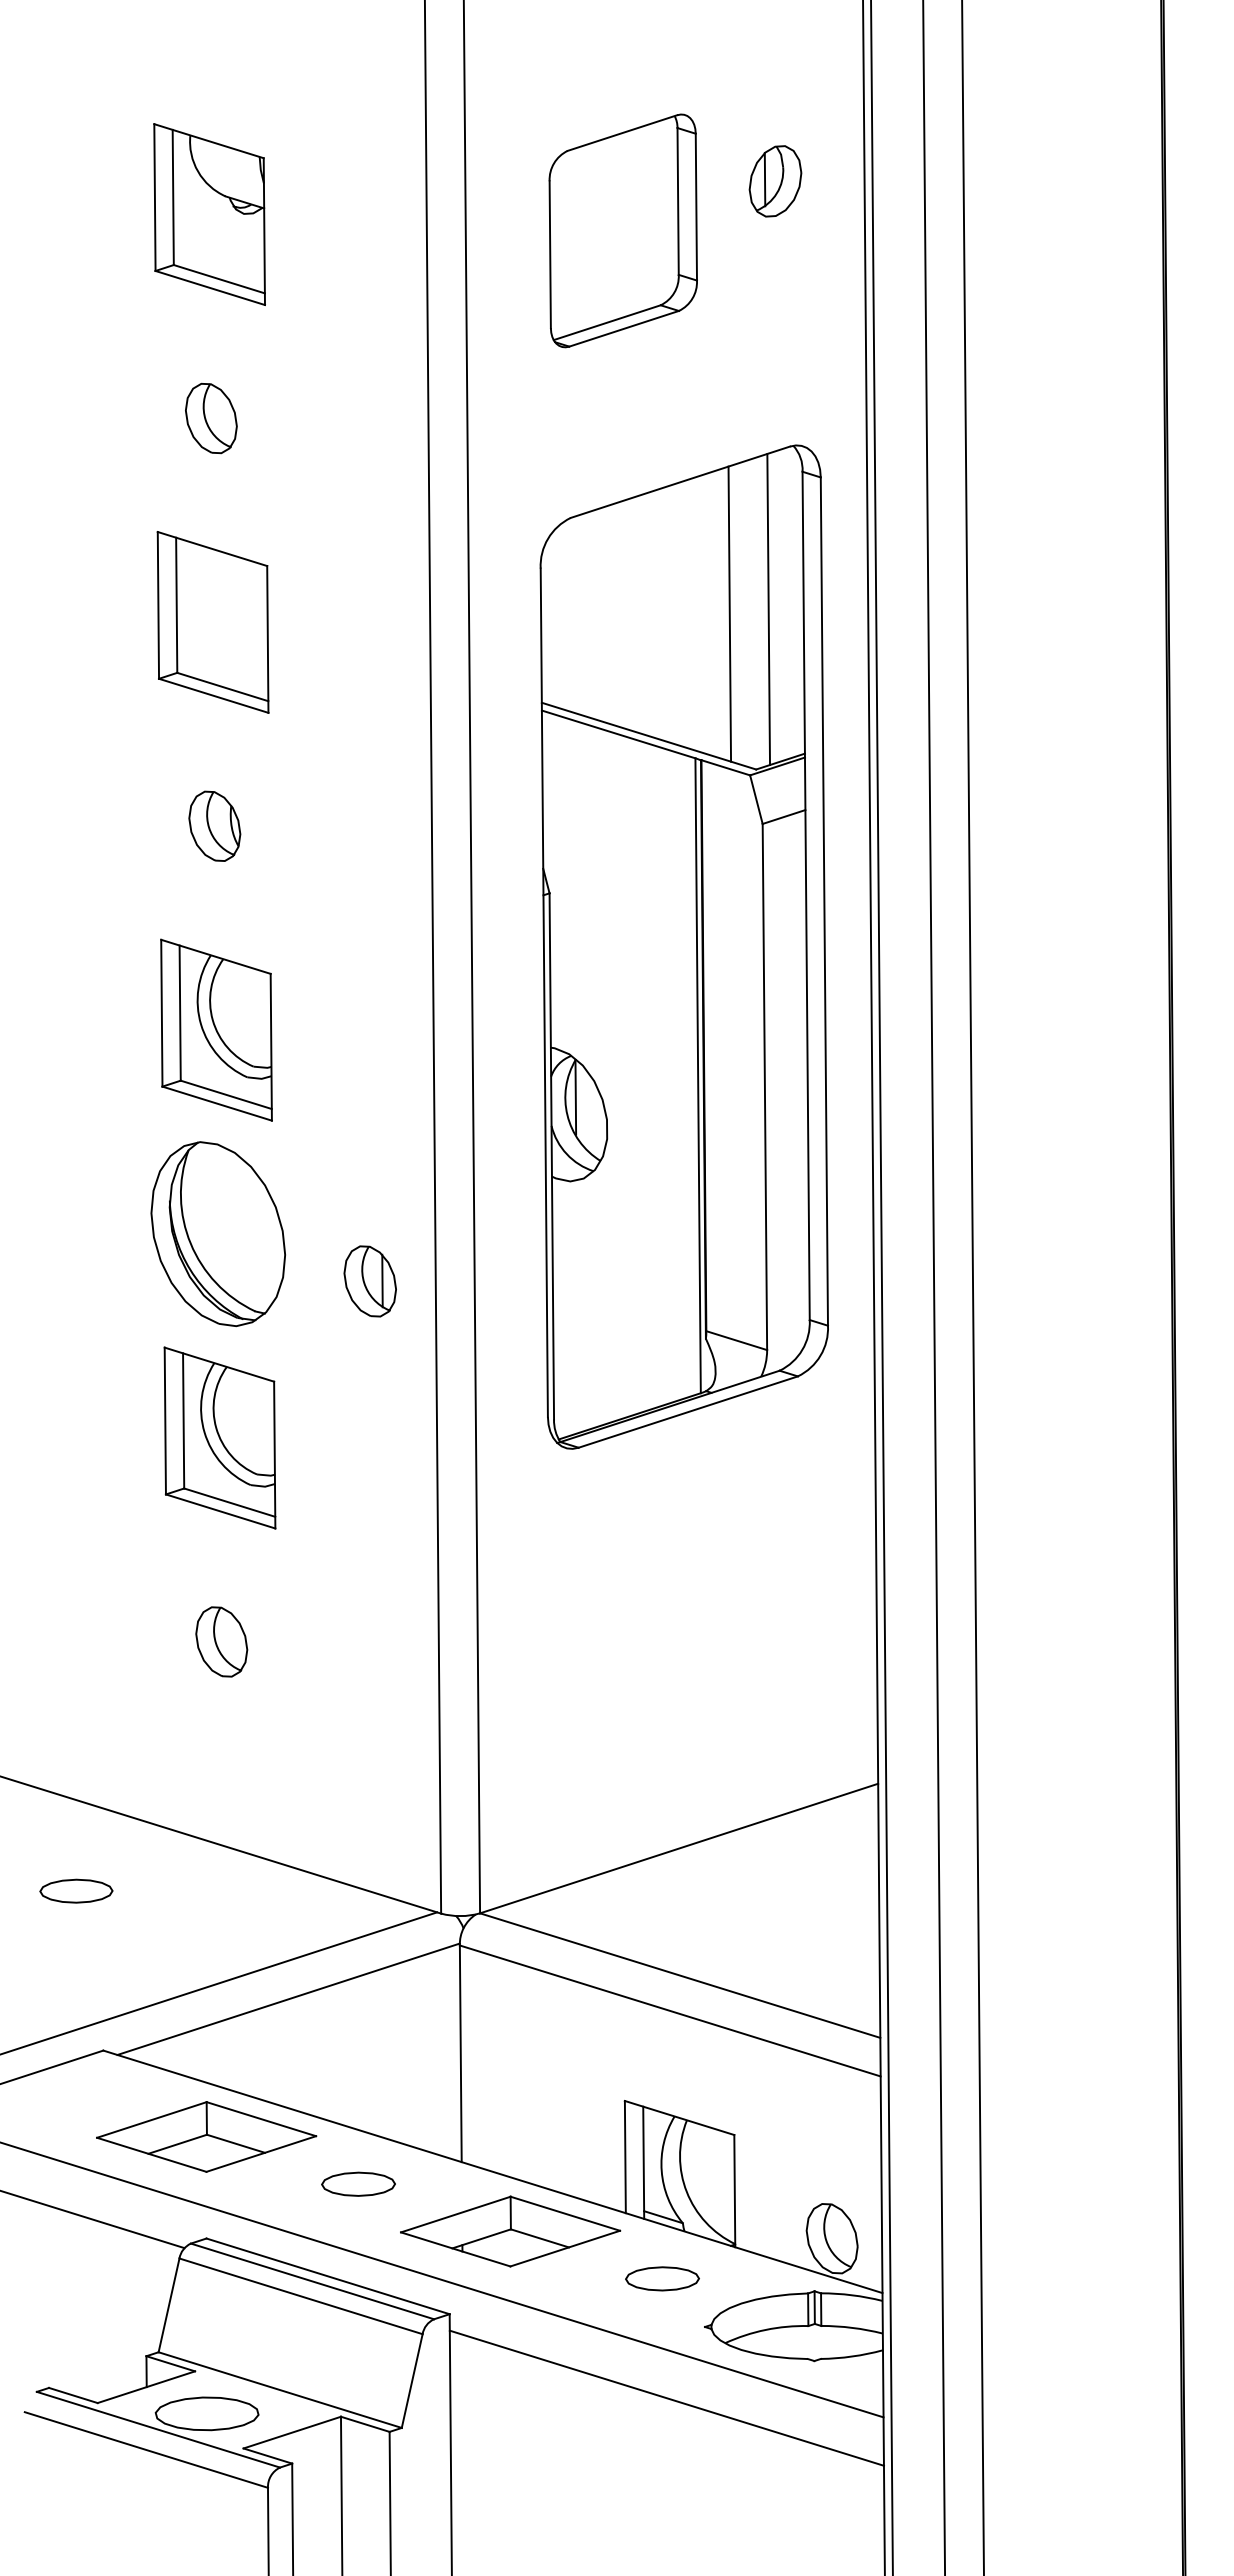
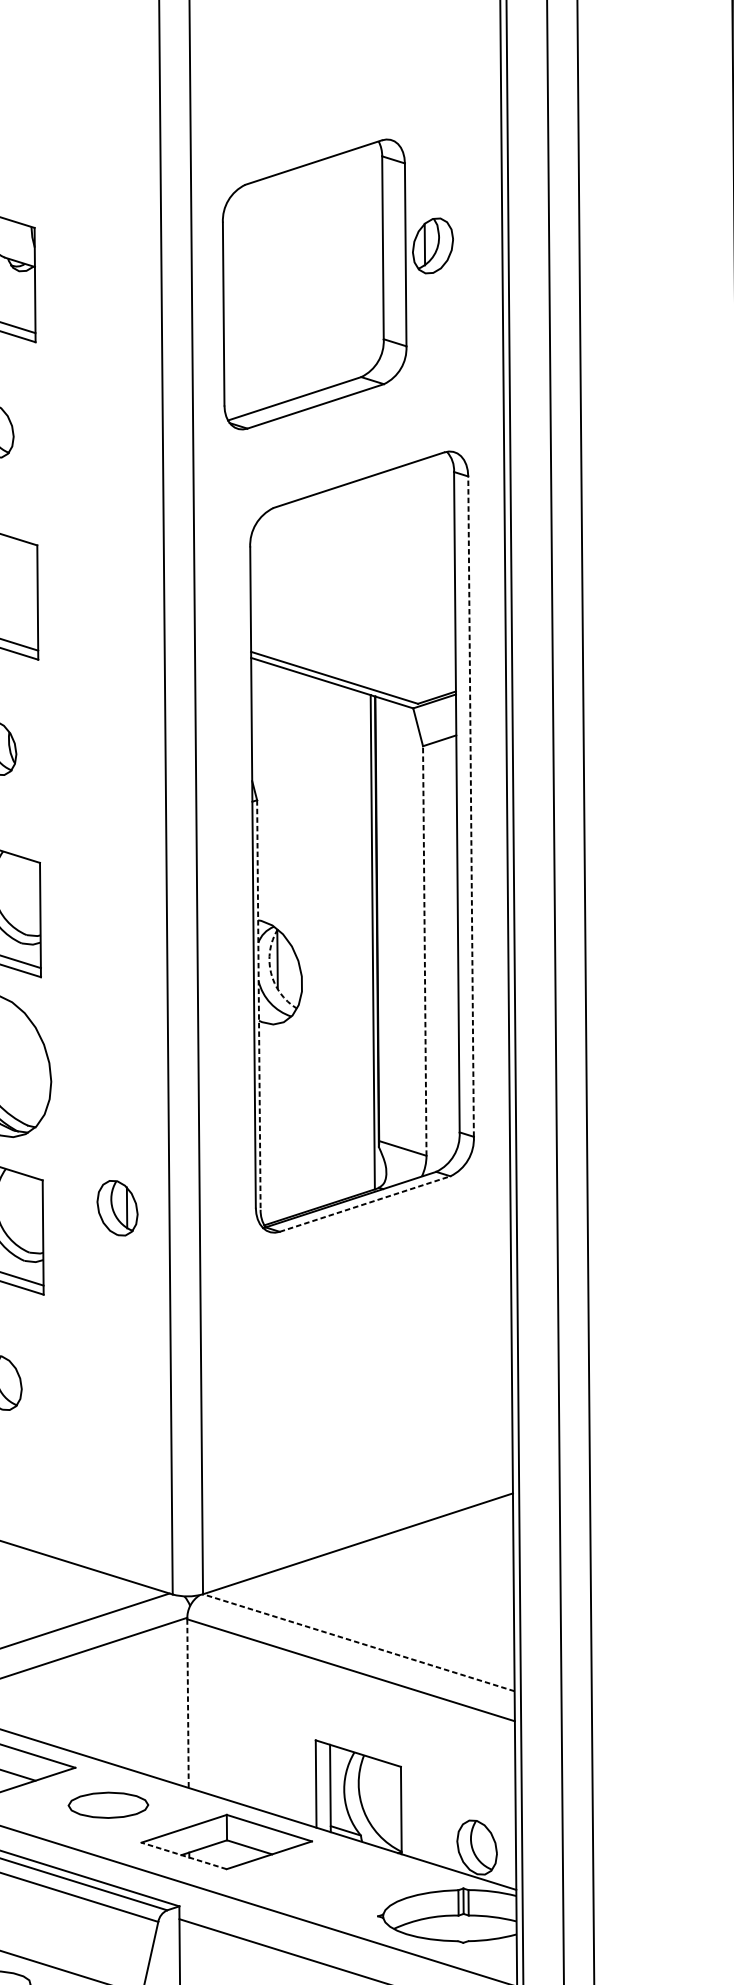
part: (622, 230) -> (313, 284), size x1.6
line: (768, 609) -> (427, 579), removed
line: (729, 613) -> (397, 582), removed
line: (824, 901) -> (471, 806), solid -> dashed
line: (764, 1086) -> (424, 950), solid -> dashed
arc: (567, 1115) -> (271, 973), solid -> dashed
line: (551, 1156) -> (258, 1005), solid -> dashed
part: (369, 1281) -> (116, 1208), moved
line: (688, 1411) -> (365, 1203), solid -> dashed
line: (680, 1975) -> (359, 1642), solid -> dashed
line: (460, 2054) -> (187, 1704), solid -> dashed
part: (358, 2183) -> (108, 1804), size x1.4
line: (455, 2249) -> (183, 1855), solid -> dashed
part: (662, 2278) -> (345, 1878), removed

